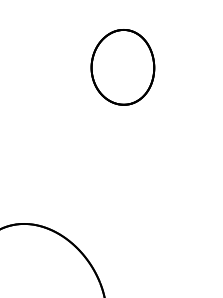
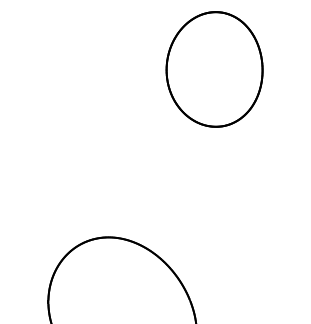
part: (122, 67) -> (214, 69), size x1.43

